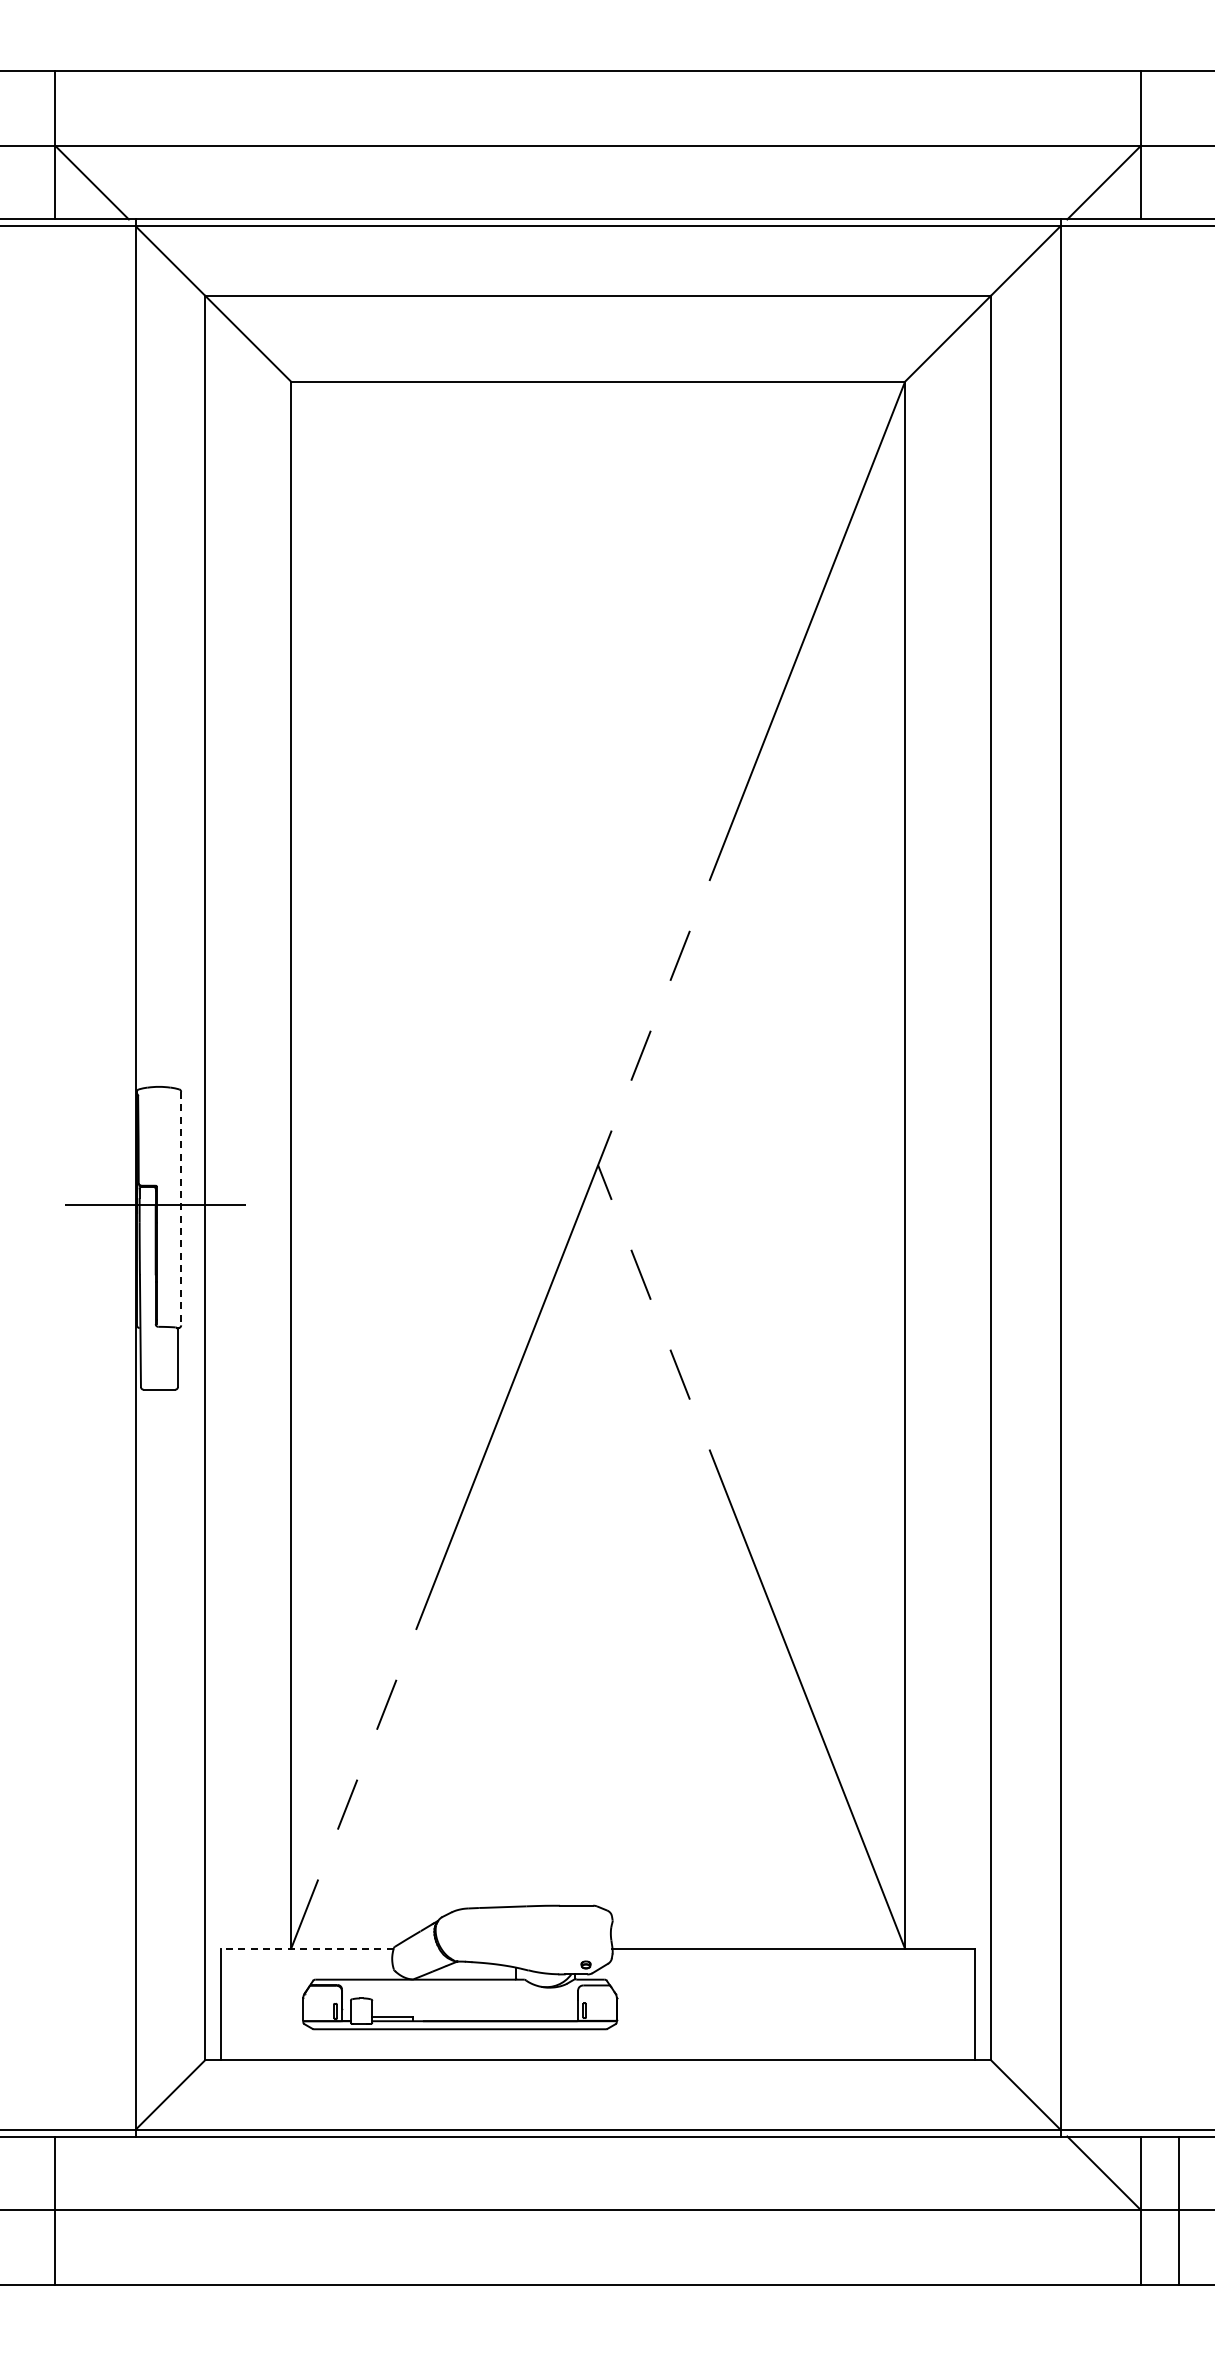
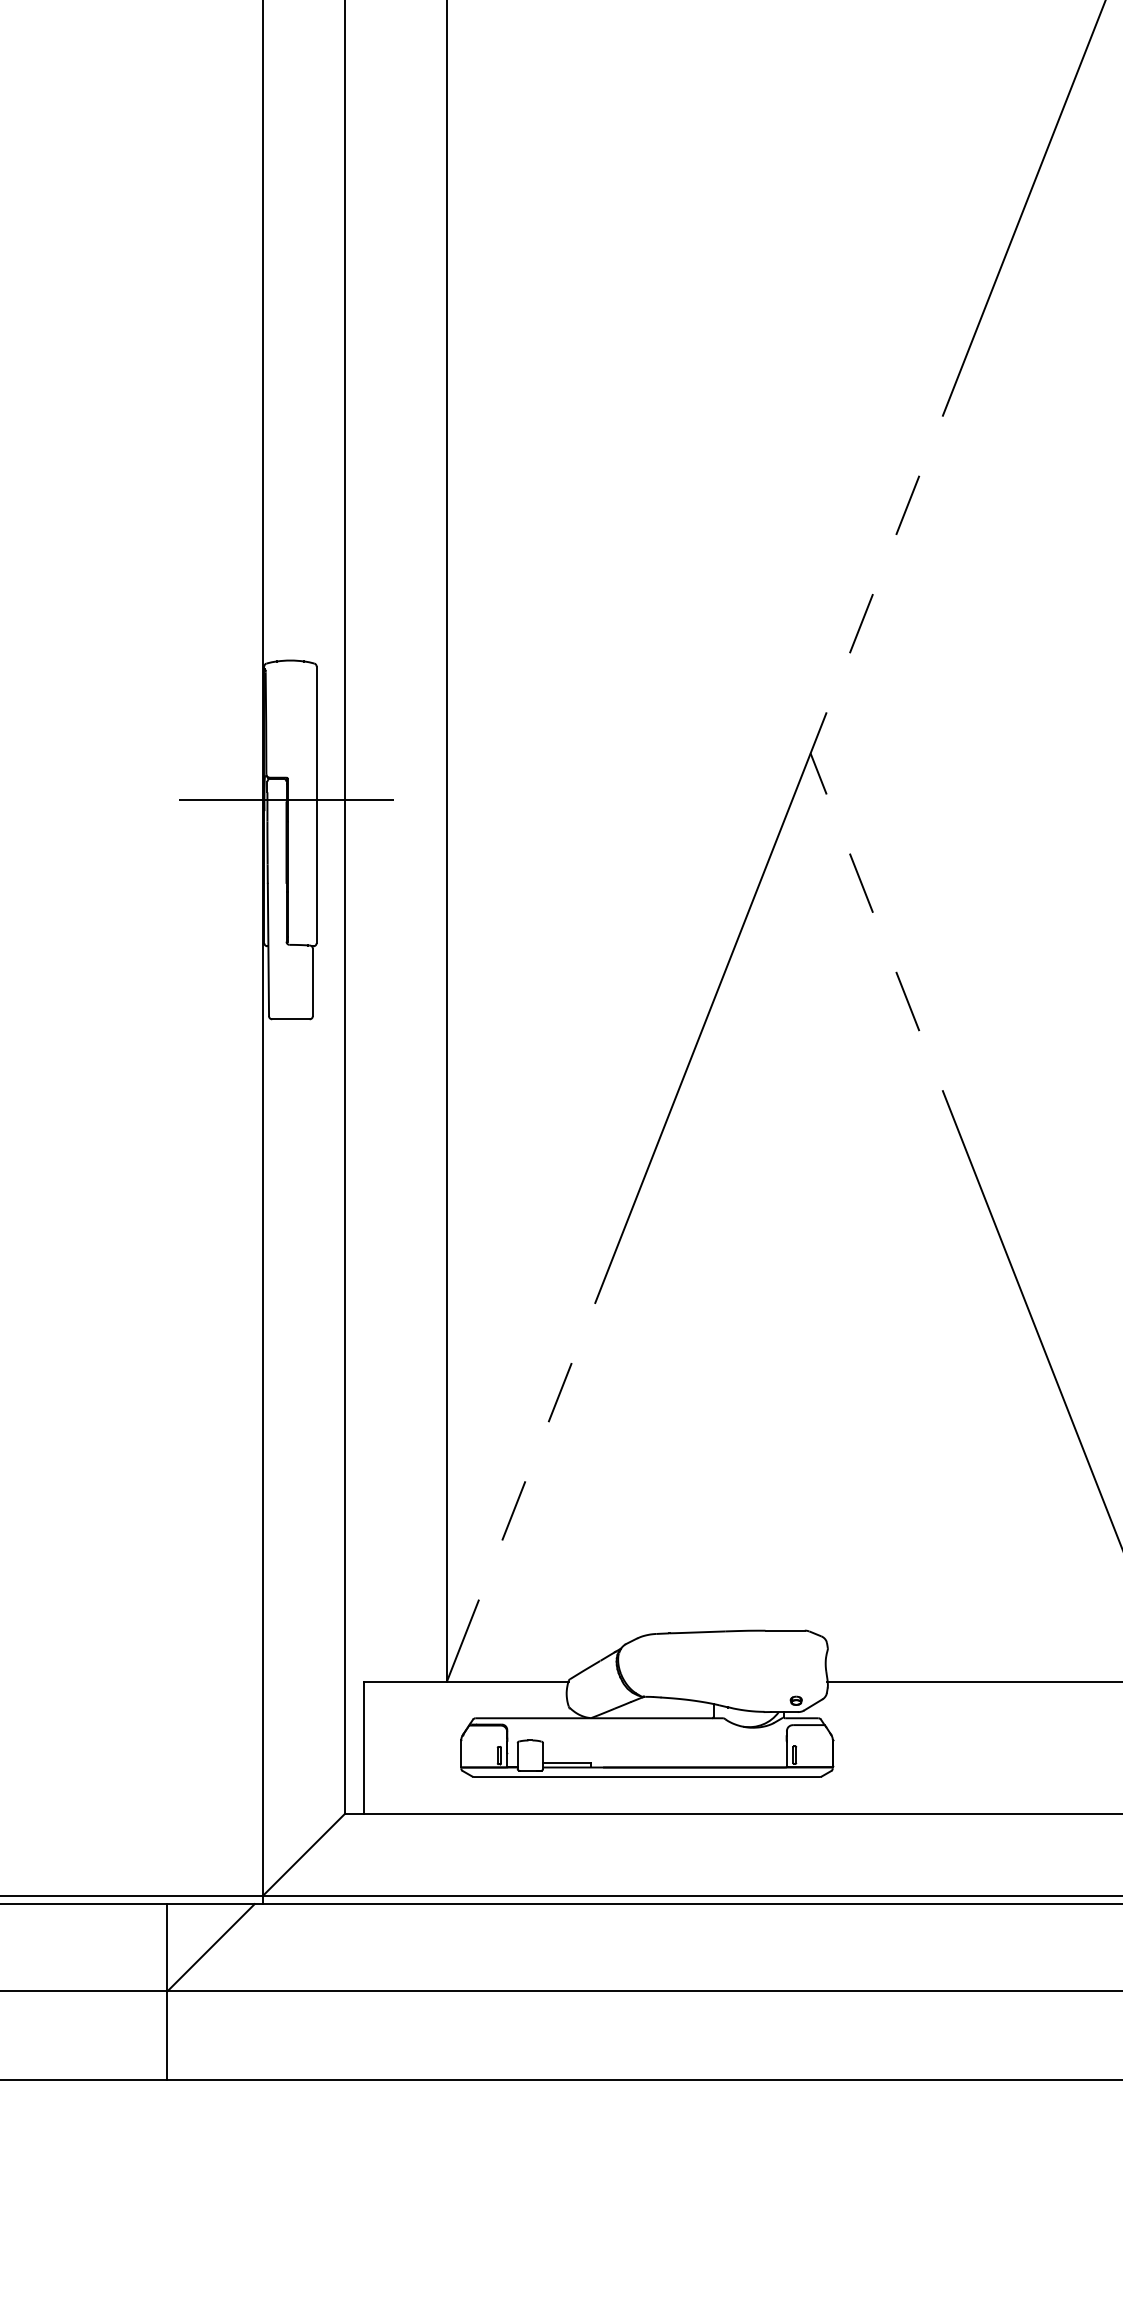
line: (181, 1208) -> (317, 804), dashed -> solid
line: (307, 1948) -> (466, 1681), dashed -> solid
line: (91, 2173) -> (210, 1947), added

